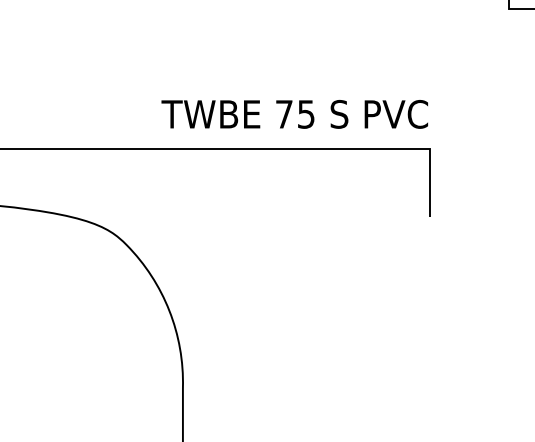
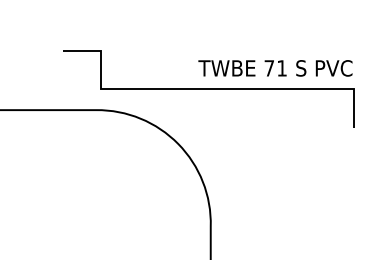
text: (305, 114) -> (281, 68), 75 -> 71

